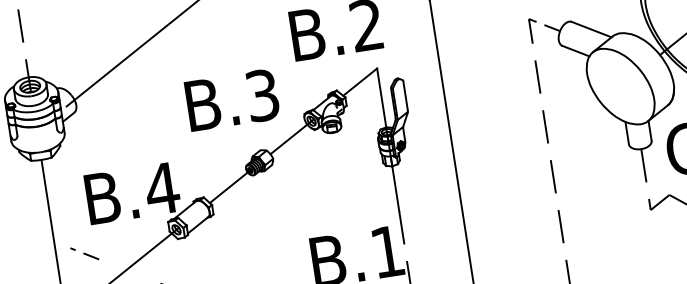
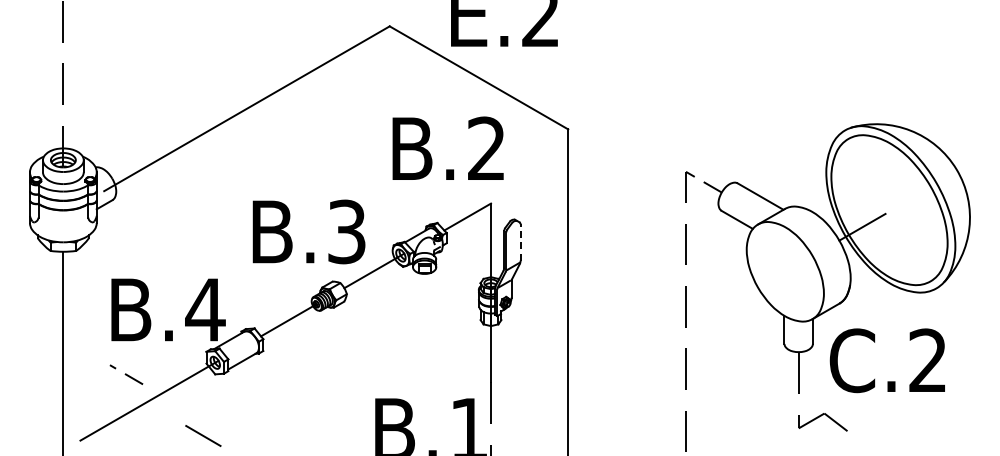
line: (405, 95) -> (520, 241), solid -> dashed
text: (231, 99) -> (308, 231), moved
line: (84, 253) -> (126, 374), moved

